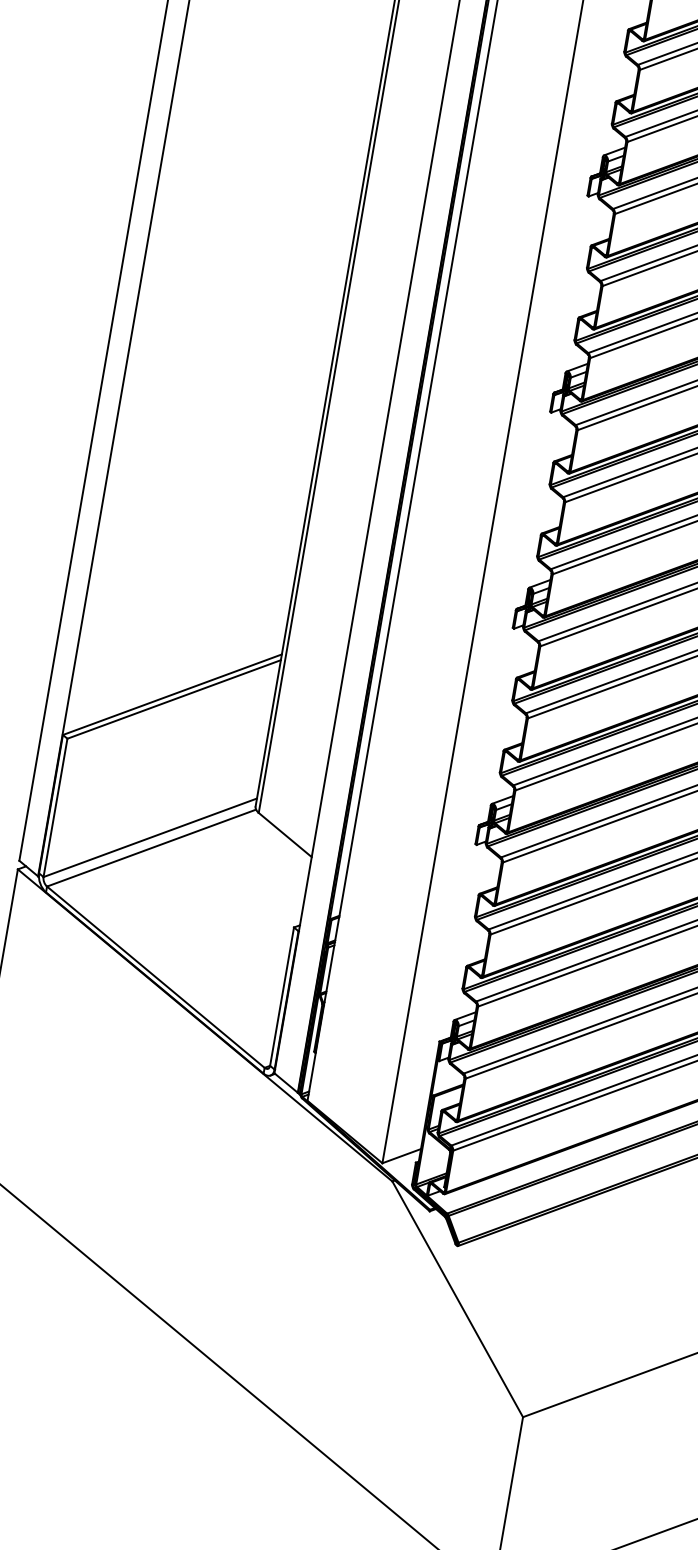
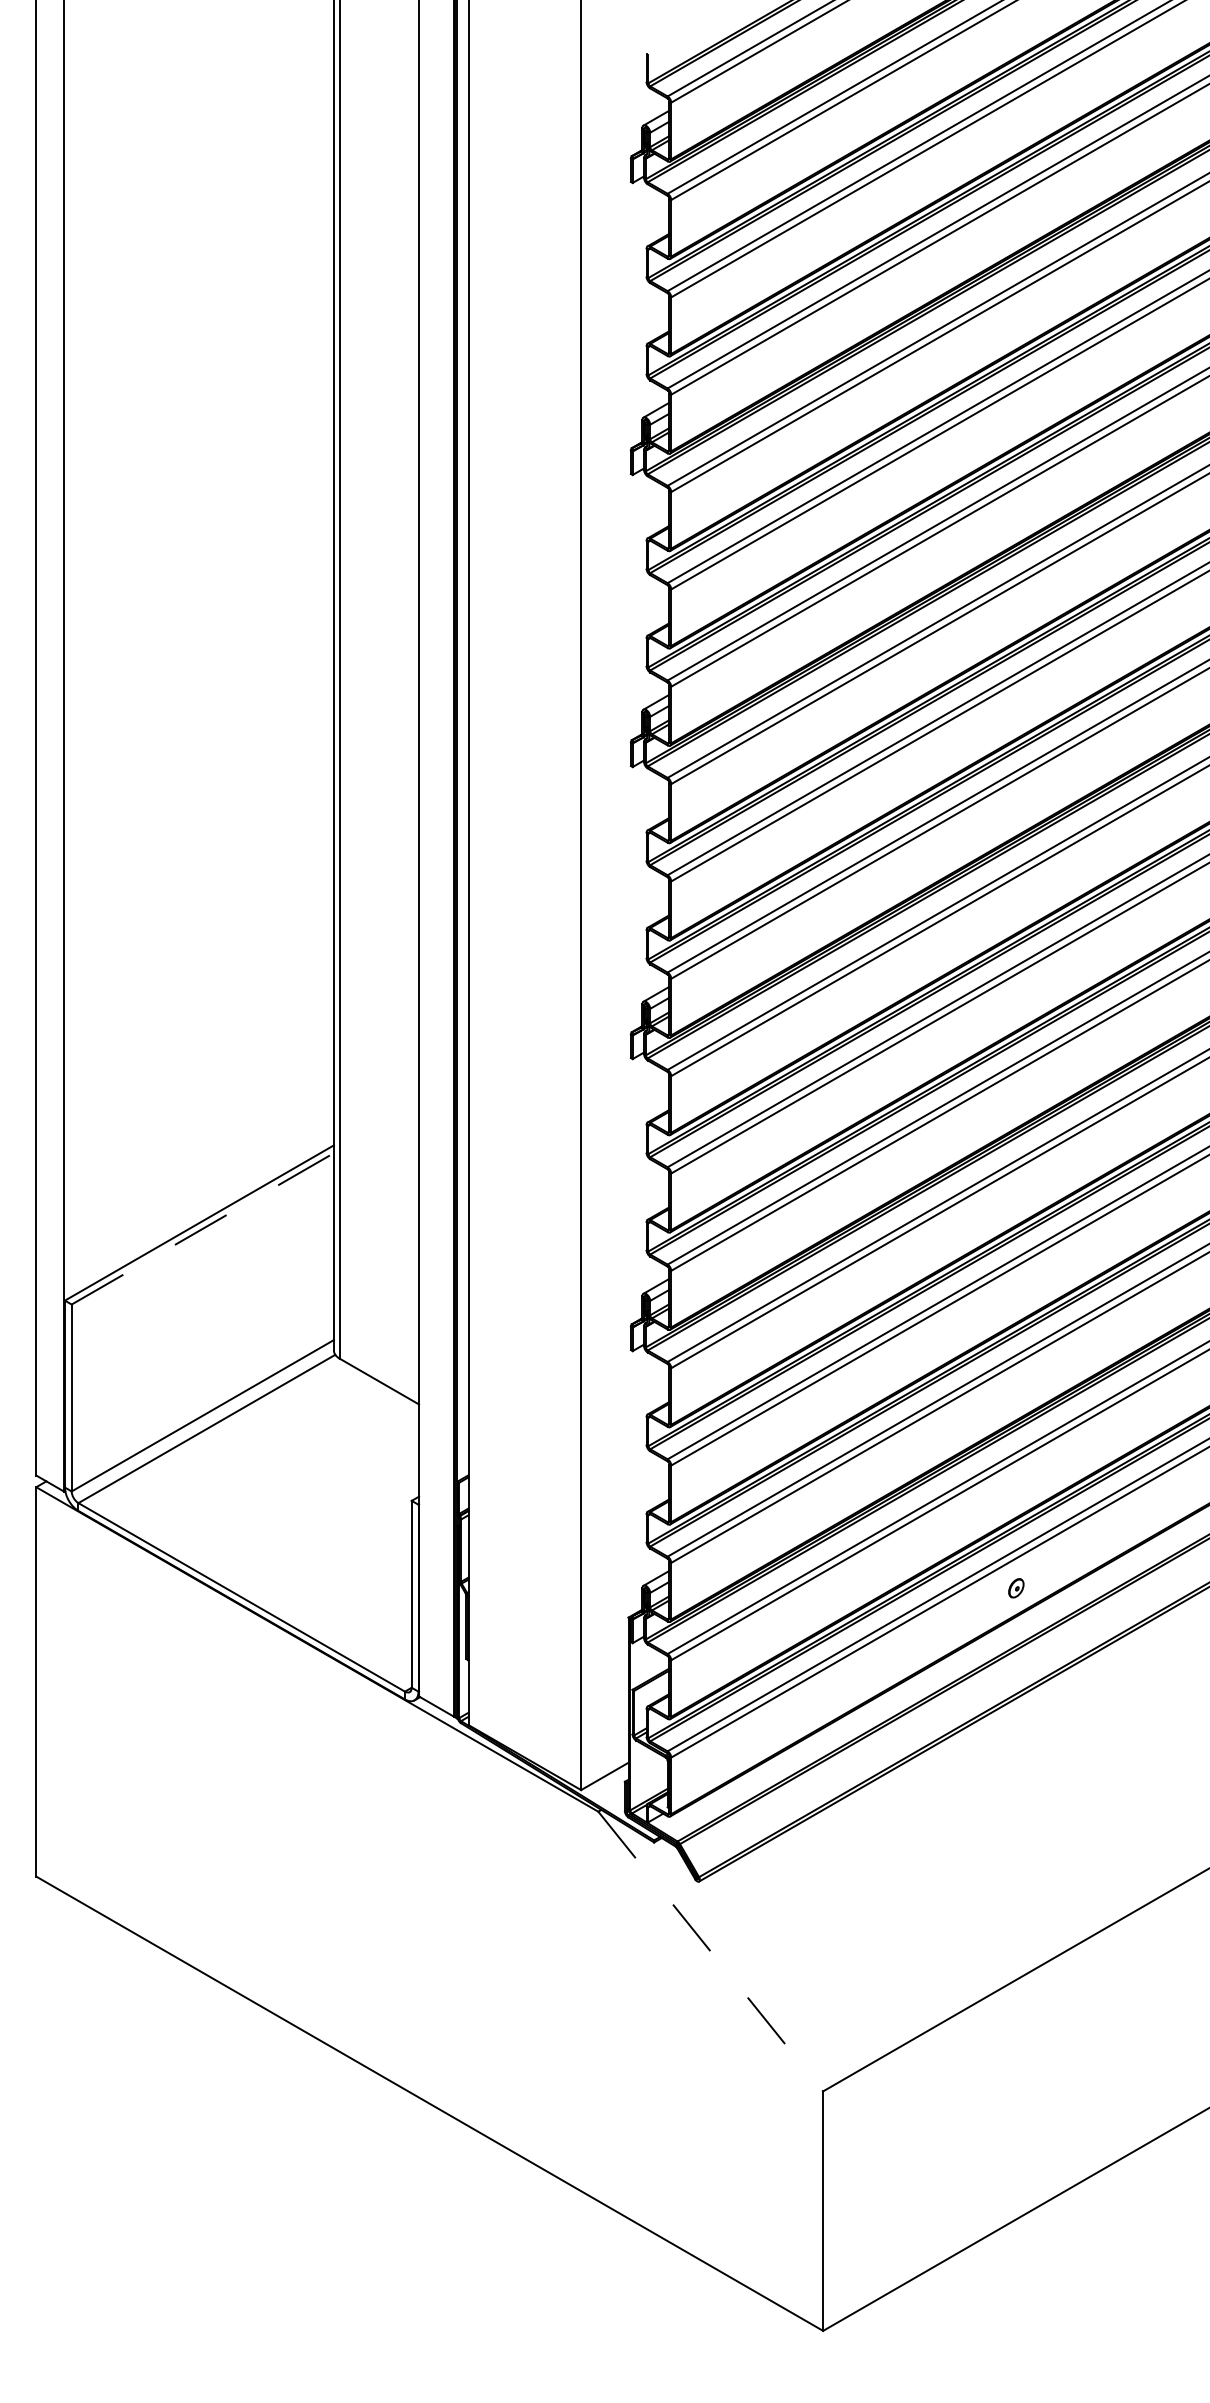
line: (174, 699) -> (203, 1228), solid -> dashed
line: (458, 1299) -> (711, 1951), solid -> dashed

